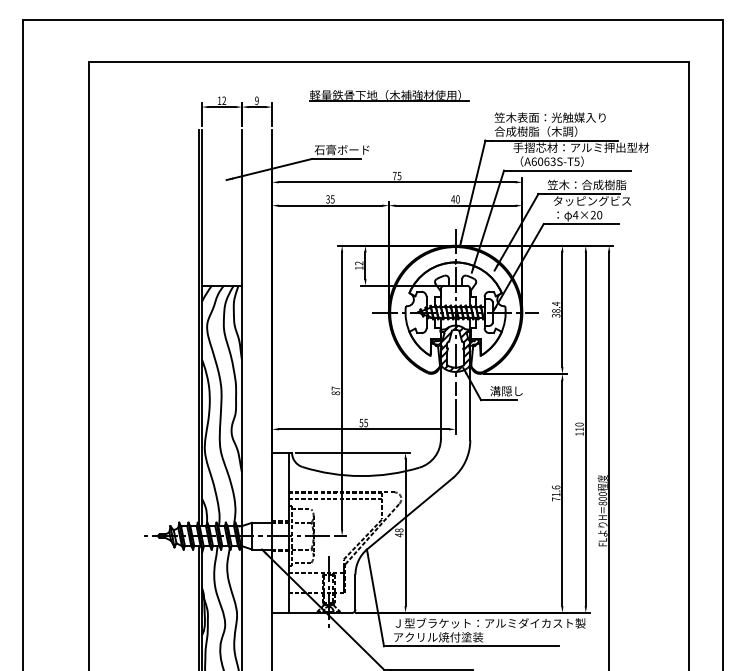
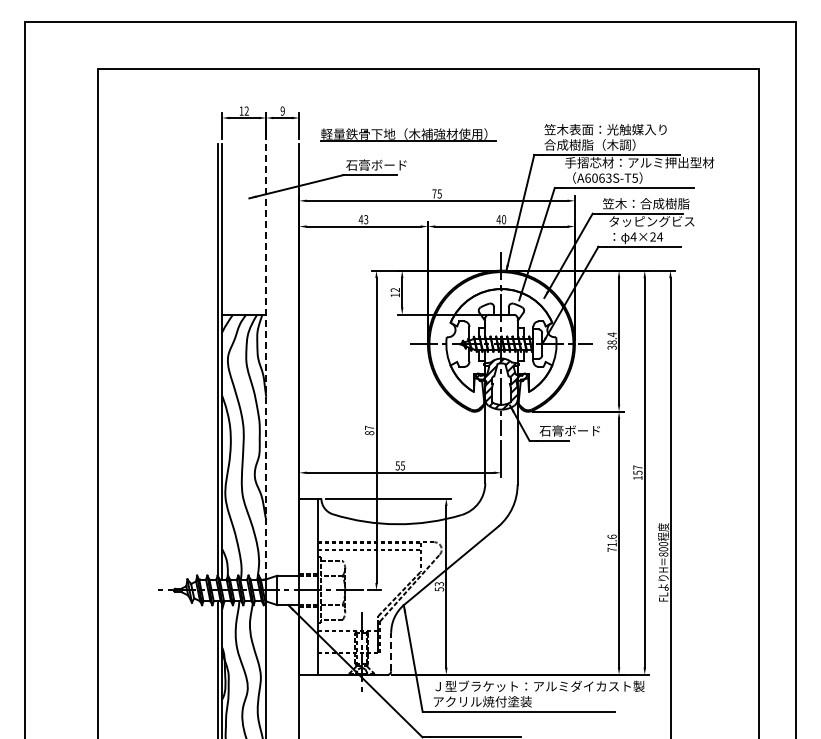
part: (389, 95) -> (408, 134), moved
text: (330, 199) -> (363, 219), 35 -> 43
text: (600, 214) -> (660, 236), 4×20 -> 4×24
line: (242, 328) -> (266, 361), solid -> dashed
text: (517, 390) -> (569, 430), 溝隠し -> 石膏ボード
text: (579, 426) -> (637, 469), 110 -> 157
text: (399, 532) -> (439, 586), 48 -> 53
line: (355, 591) -> (391, 651), solid -> dashed

